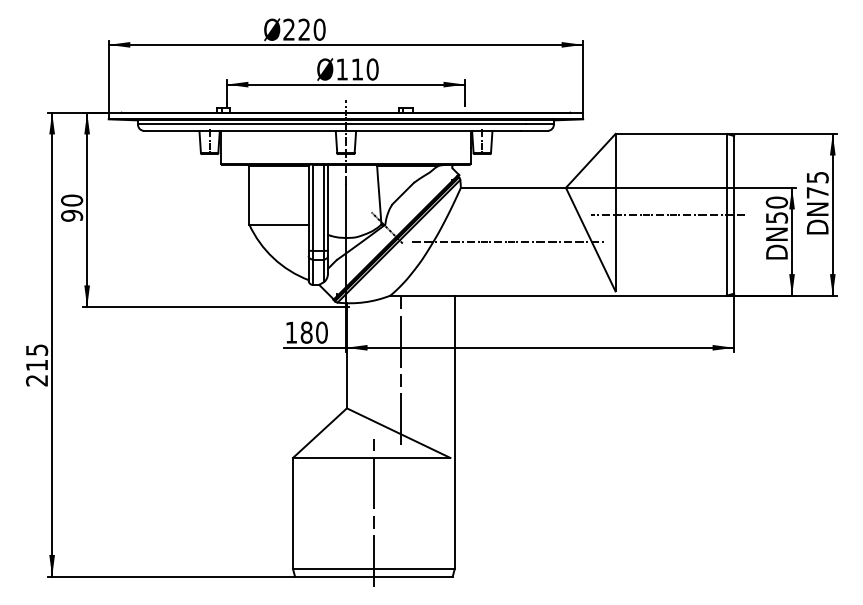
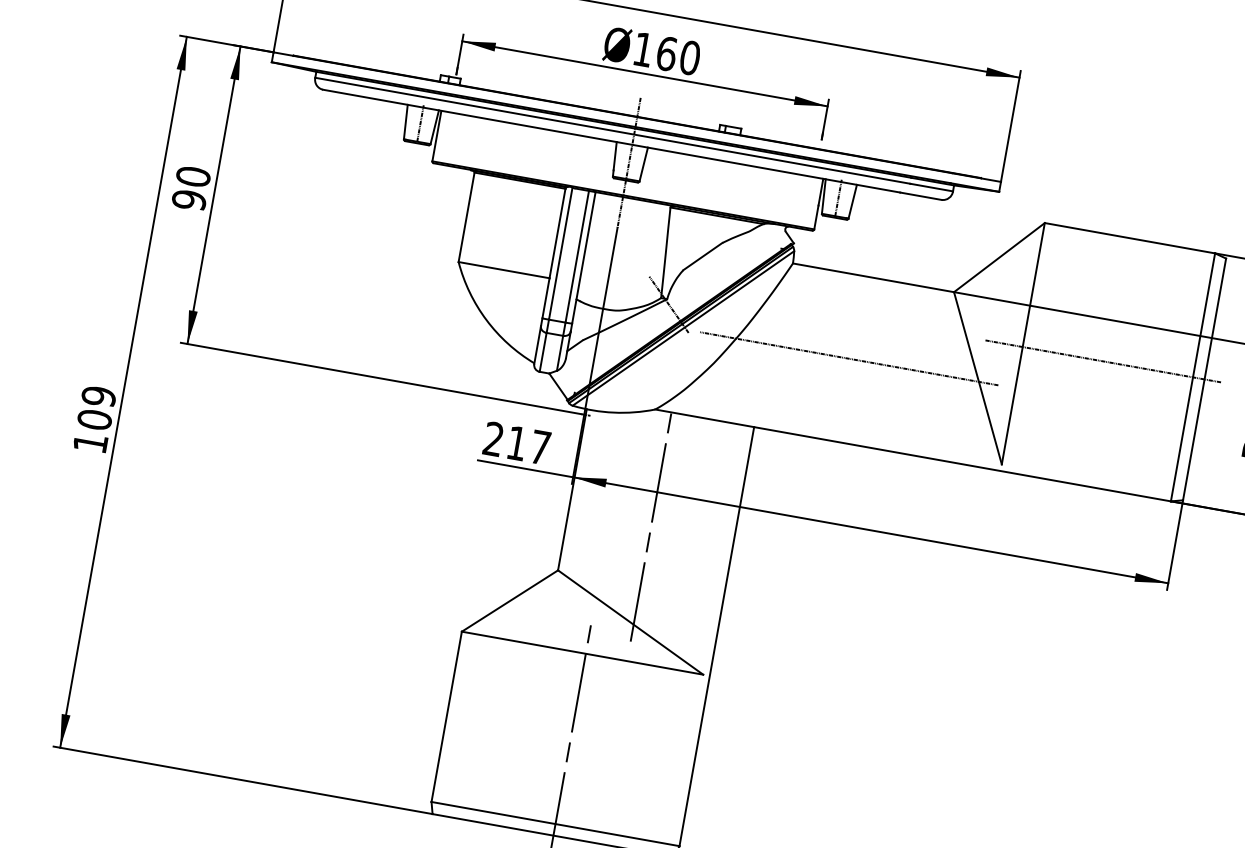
text: (357, 69) -> (666, 53), 110 -> 160
text: (306, 332) -> (516, 443), 180 -> 217
text: (37, 365) -> (95, 420), 215 -> 109

